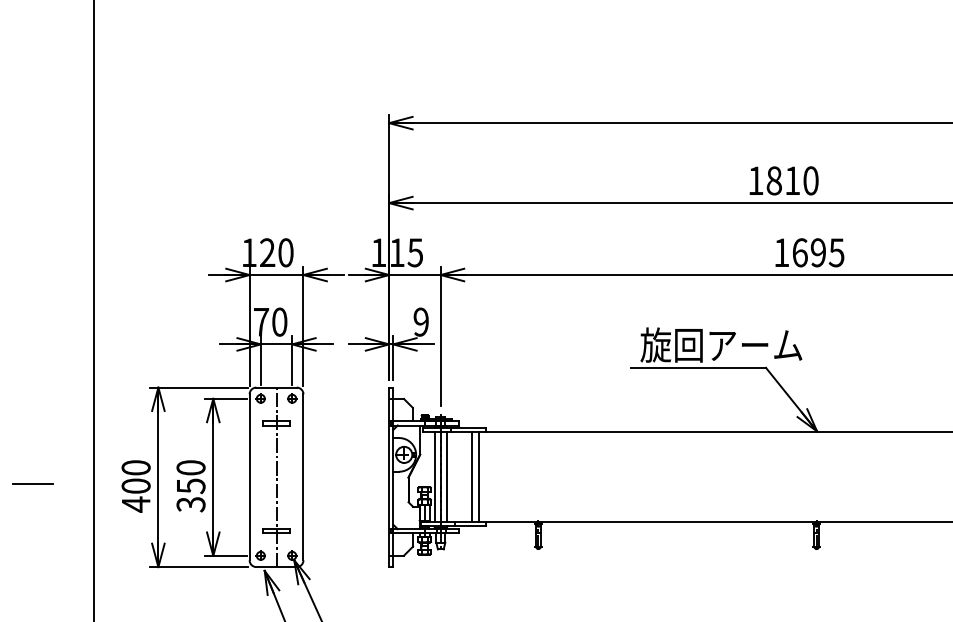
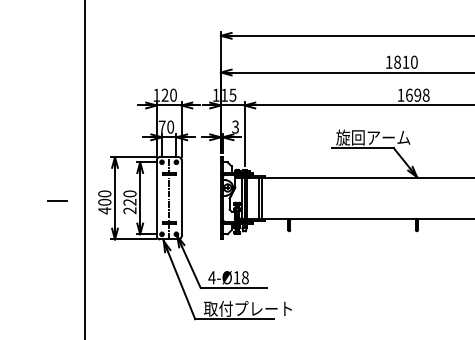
text: (835, 251) -> (425, 94), 1695 -> 1698
text: (421, 320) -> (235, 126), 9 -> 3
text: (189, 495) -> (129, 206), 350 -> 220

